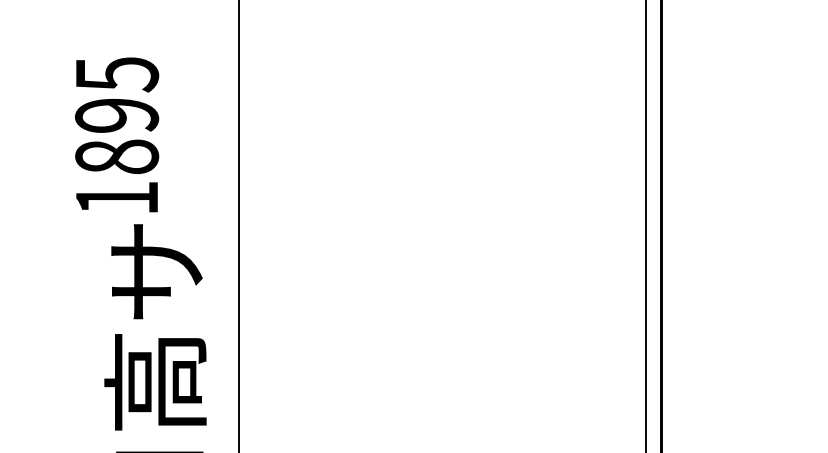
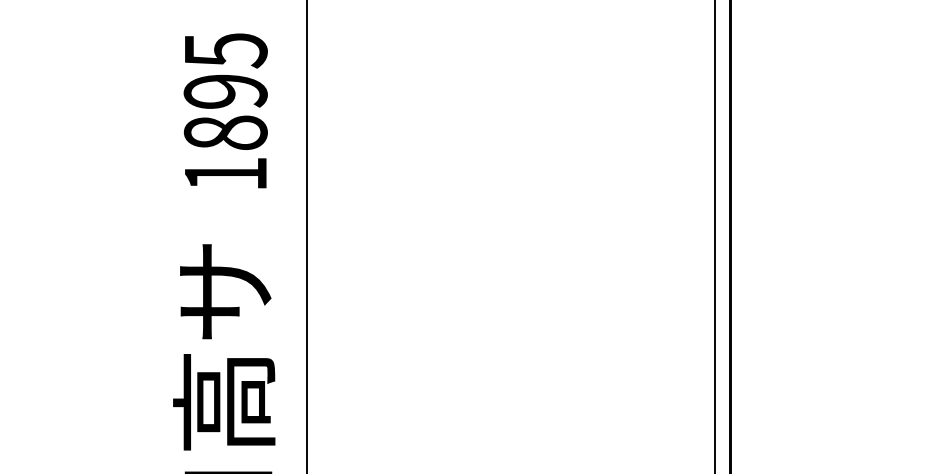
text: (116, 134) -> (225, 110), moved

